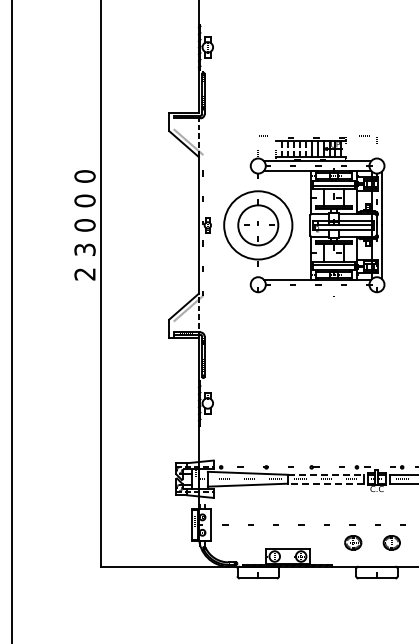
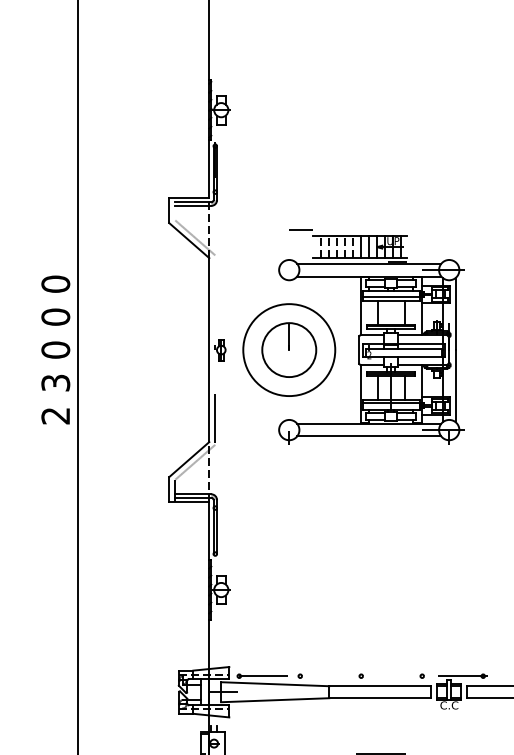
line: (317, 289) -> (369, 436), added
line: (325, 474) -> (379, 685), dashed -> solid
line: (325, 483) -> (379, 697), dashed -> solid

